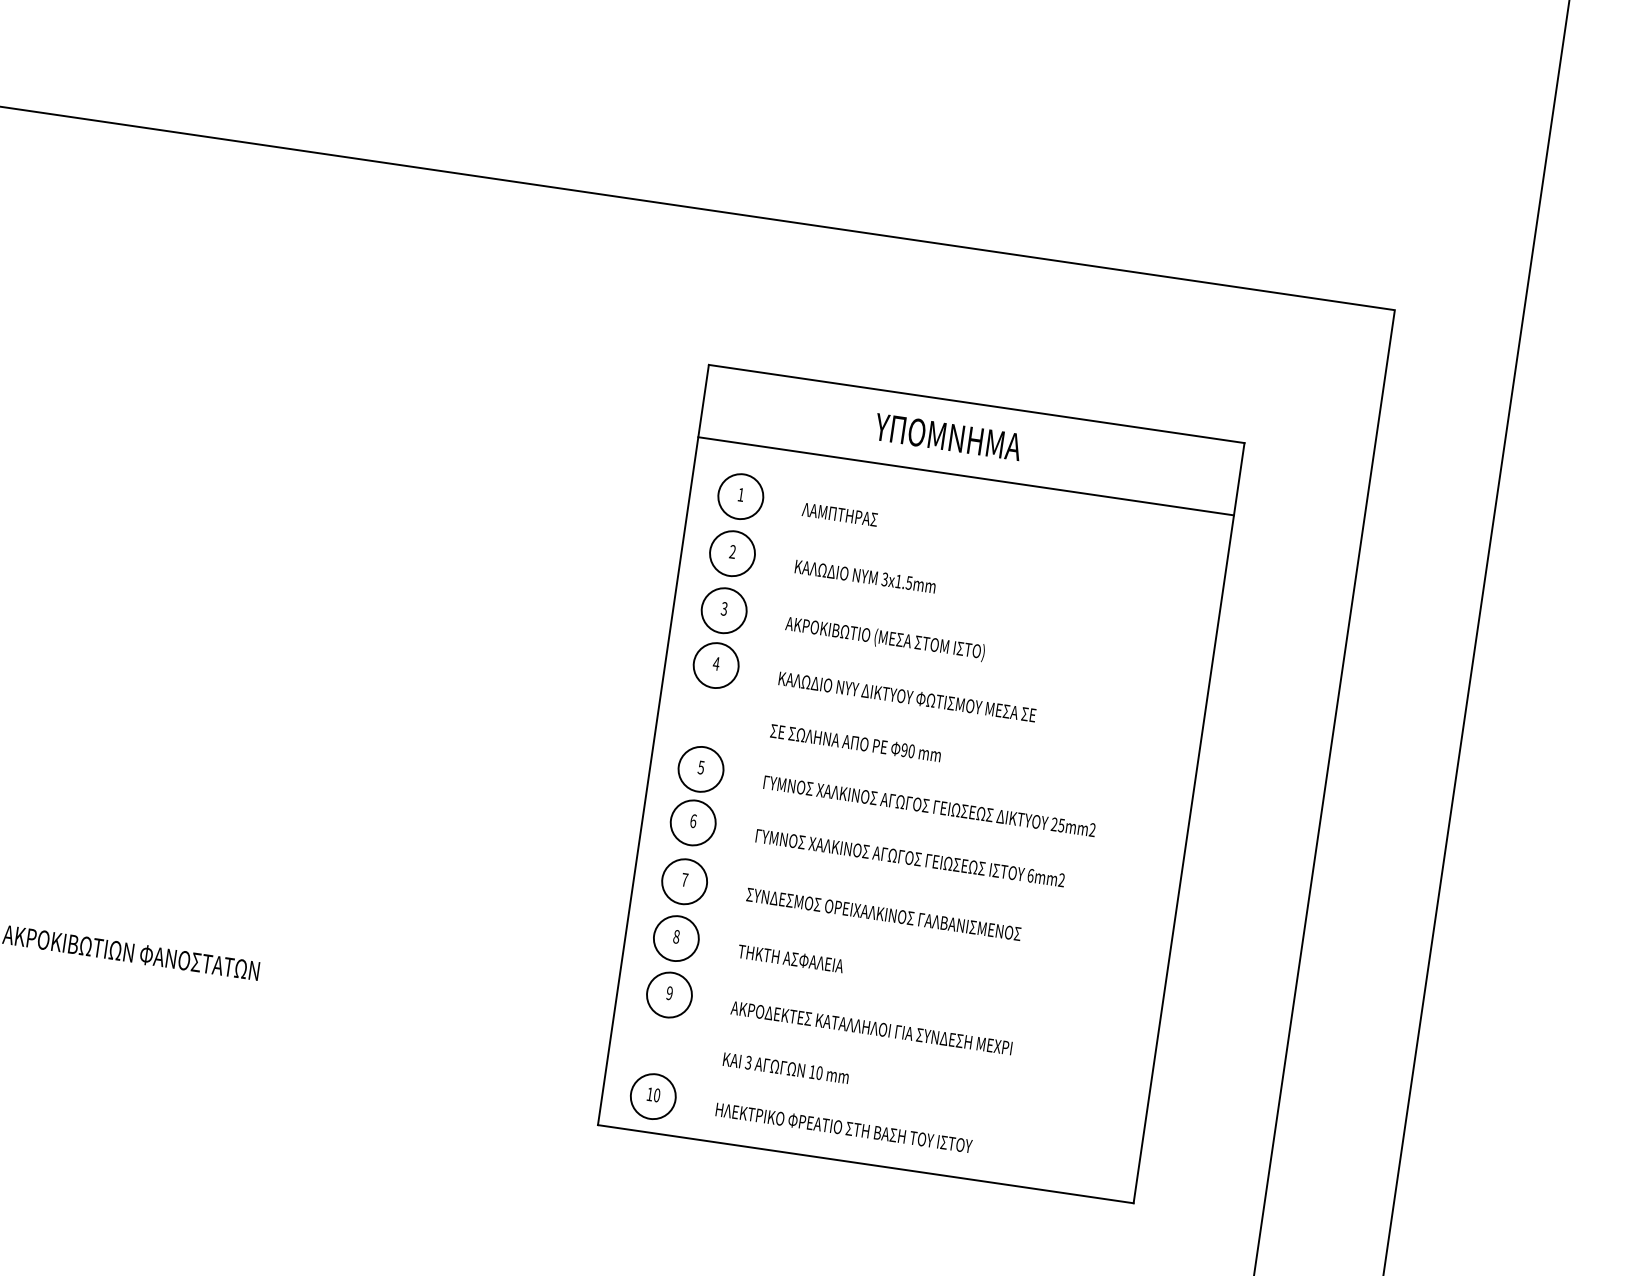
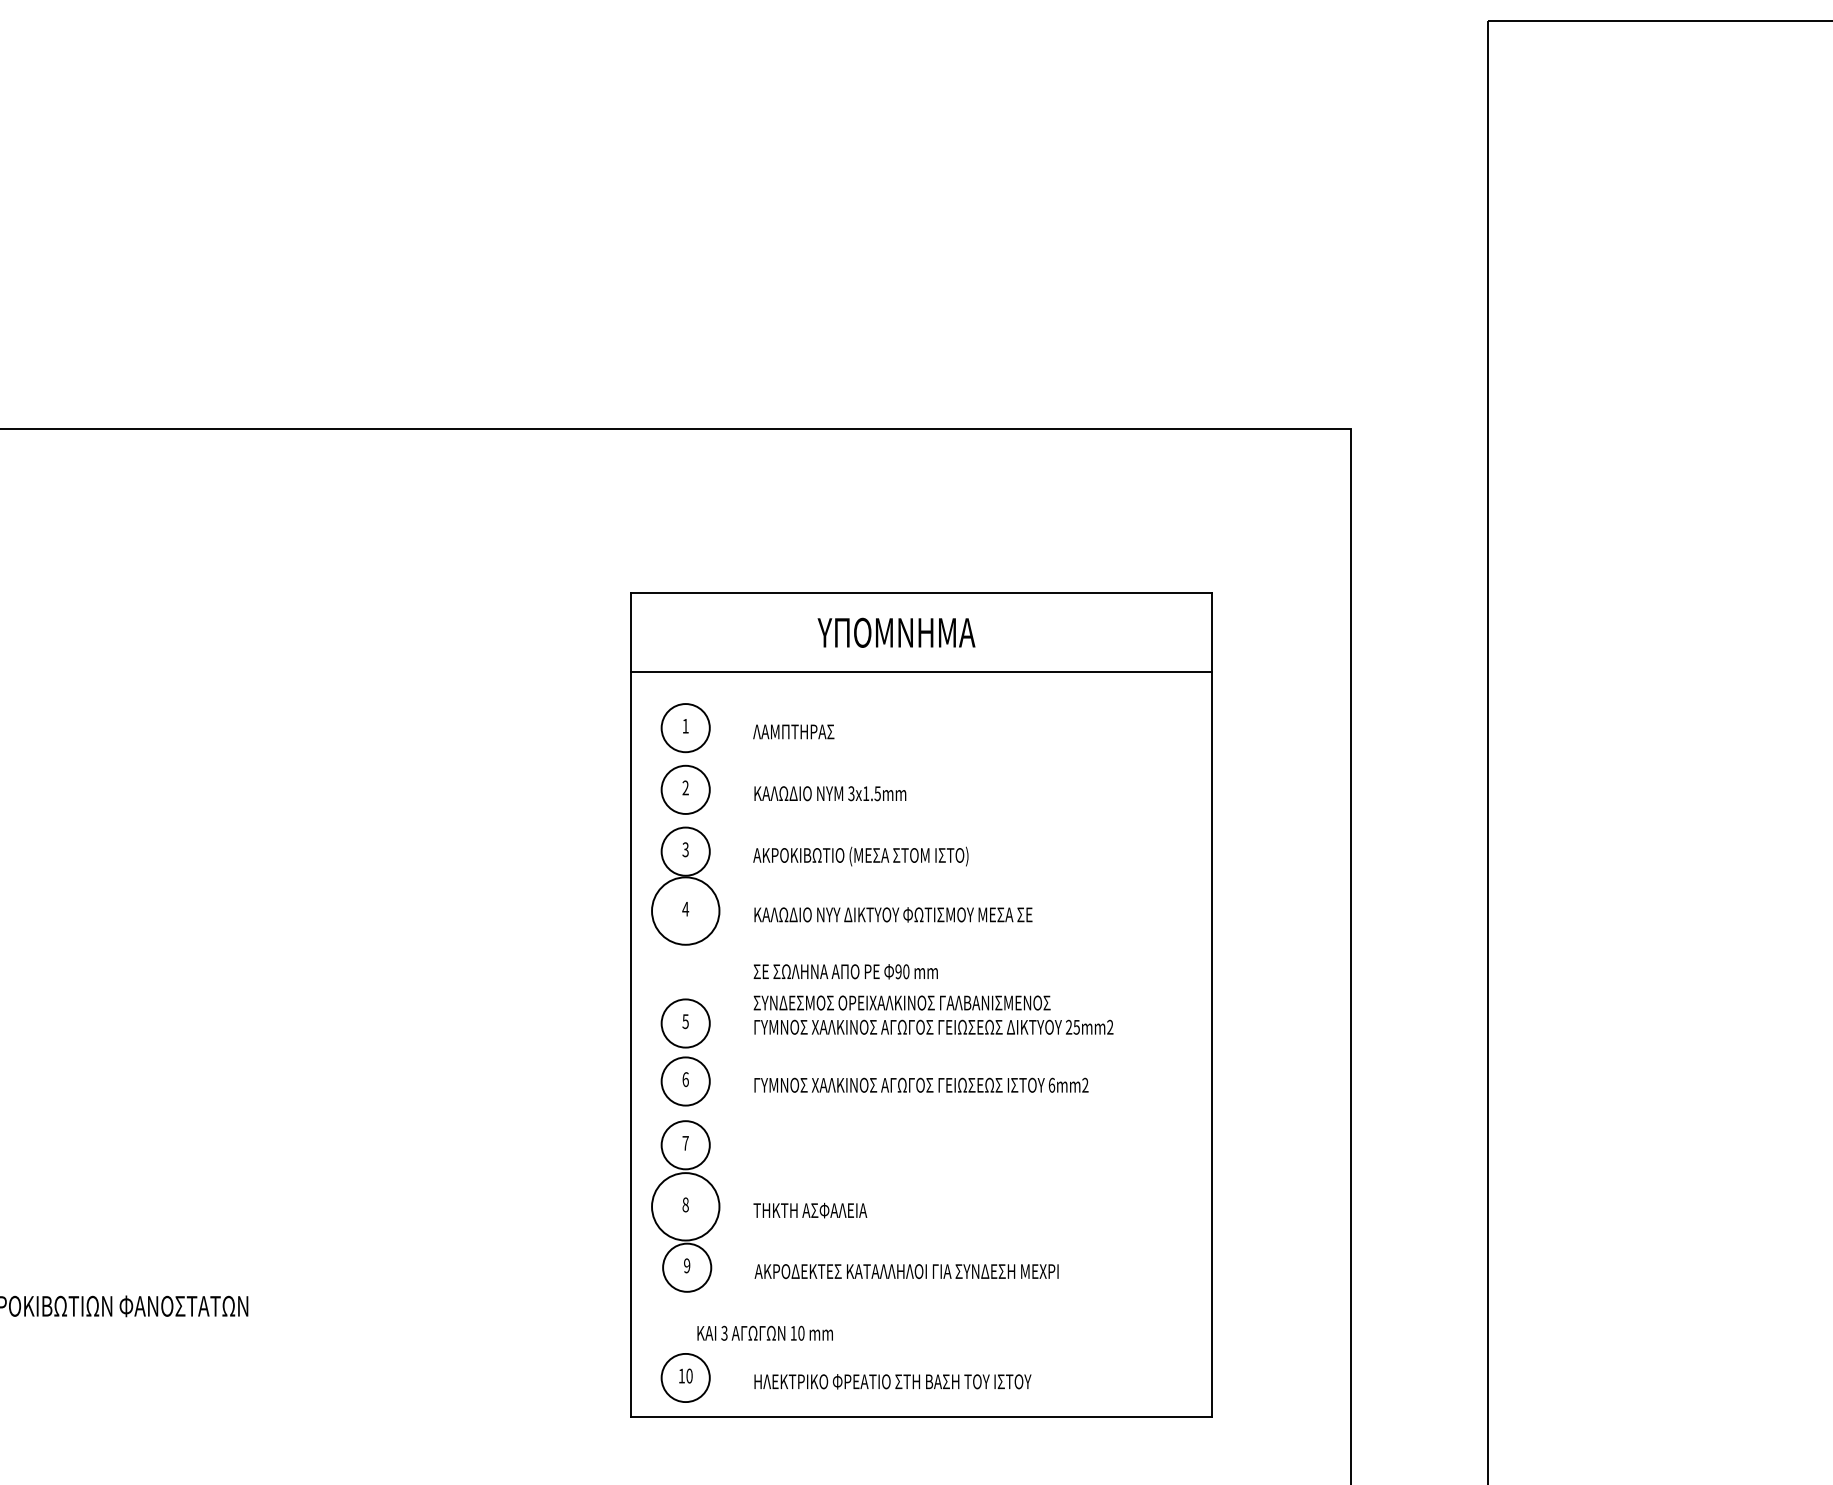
circle: (715, 665) -> (685, 911), size x1.4
text: (883, 913) -> (901, 1002), moved
circle: (676, 938) -> (685, 1206), size x1.4
text: (785, 1067) -> (764, 1332), moved

